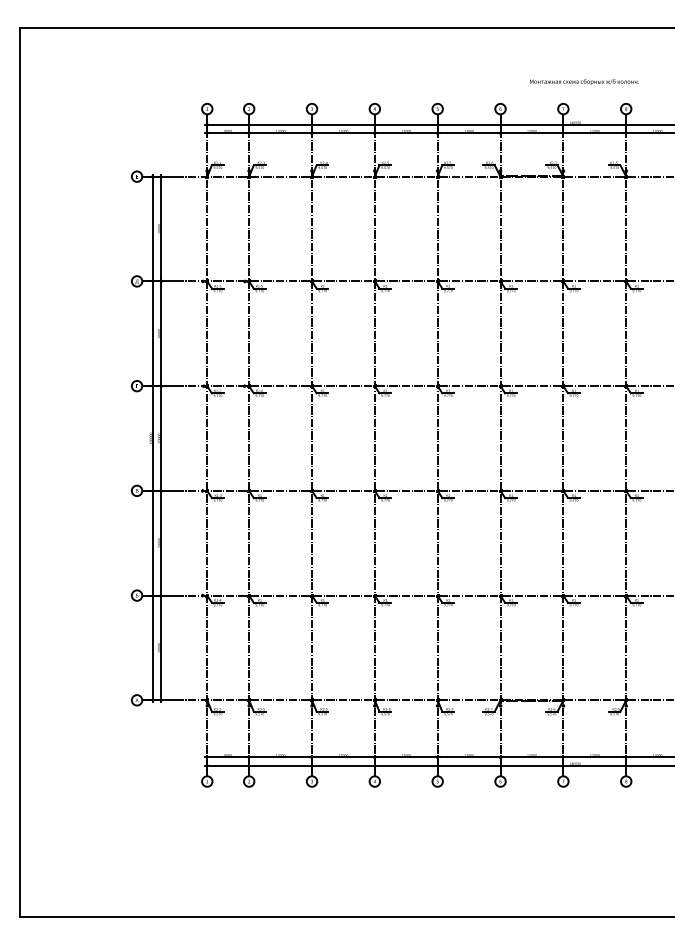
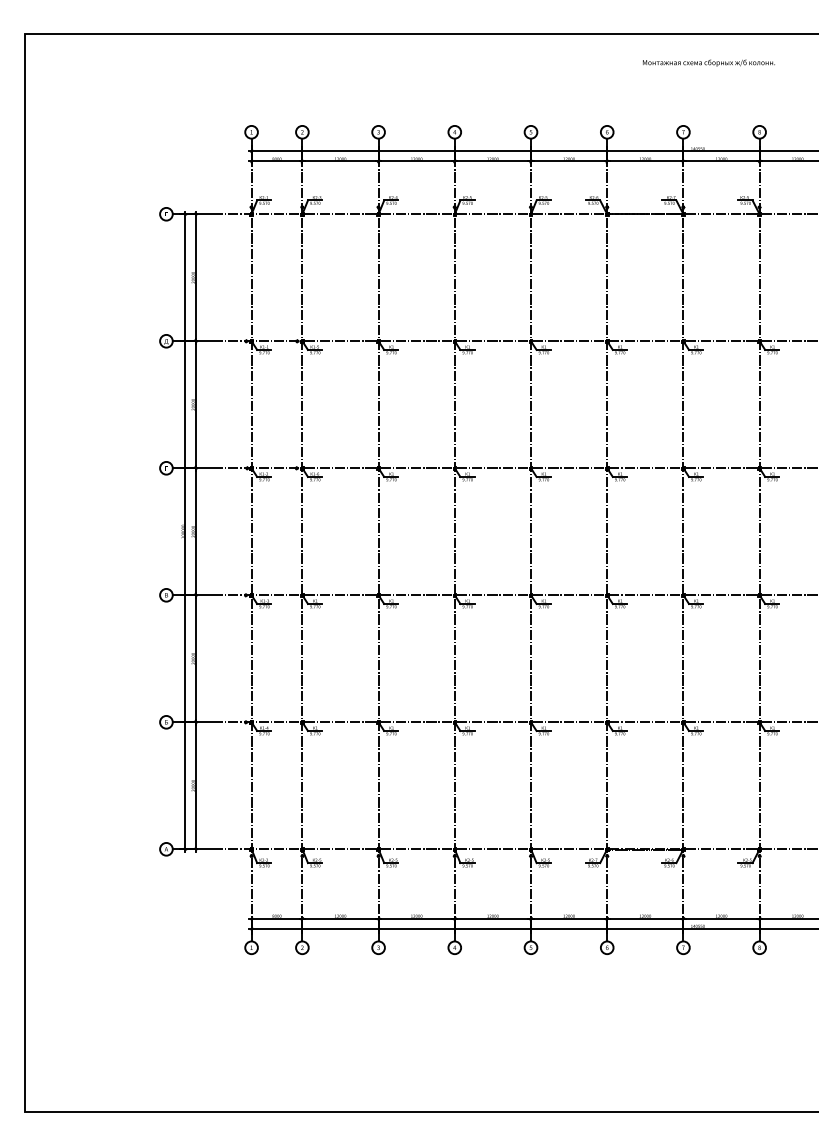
text: (584, 81) -> (709, 62), moved

